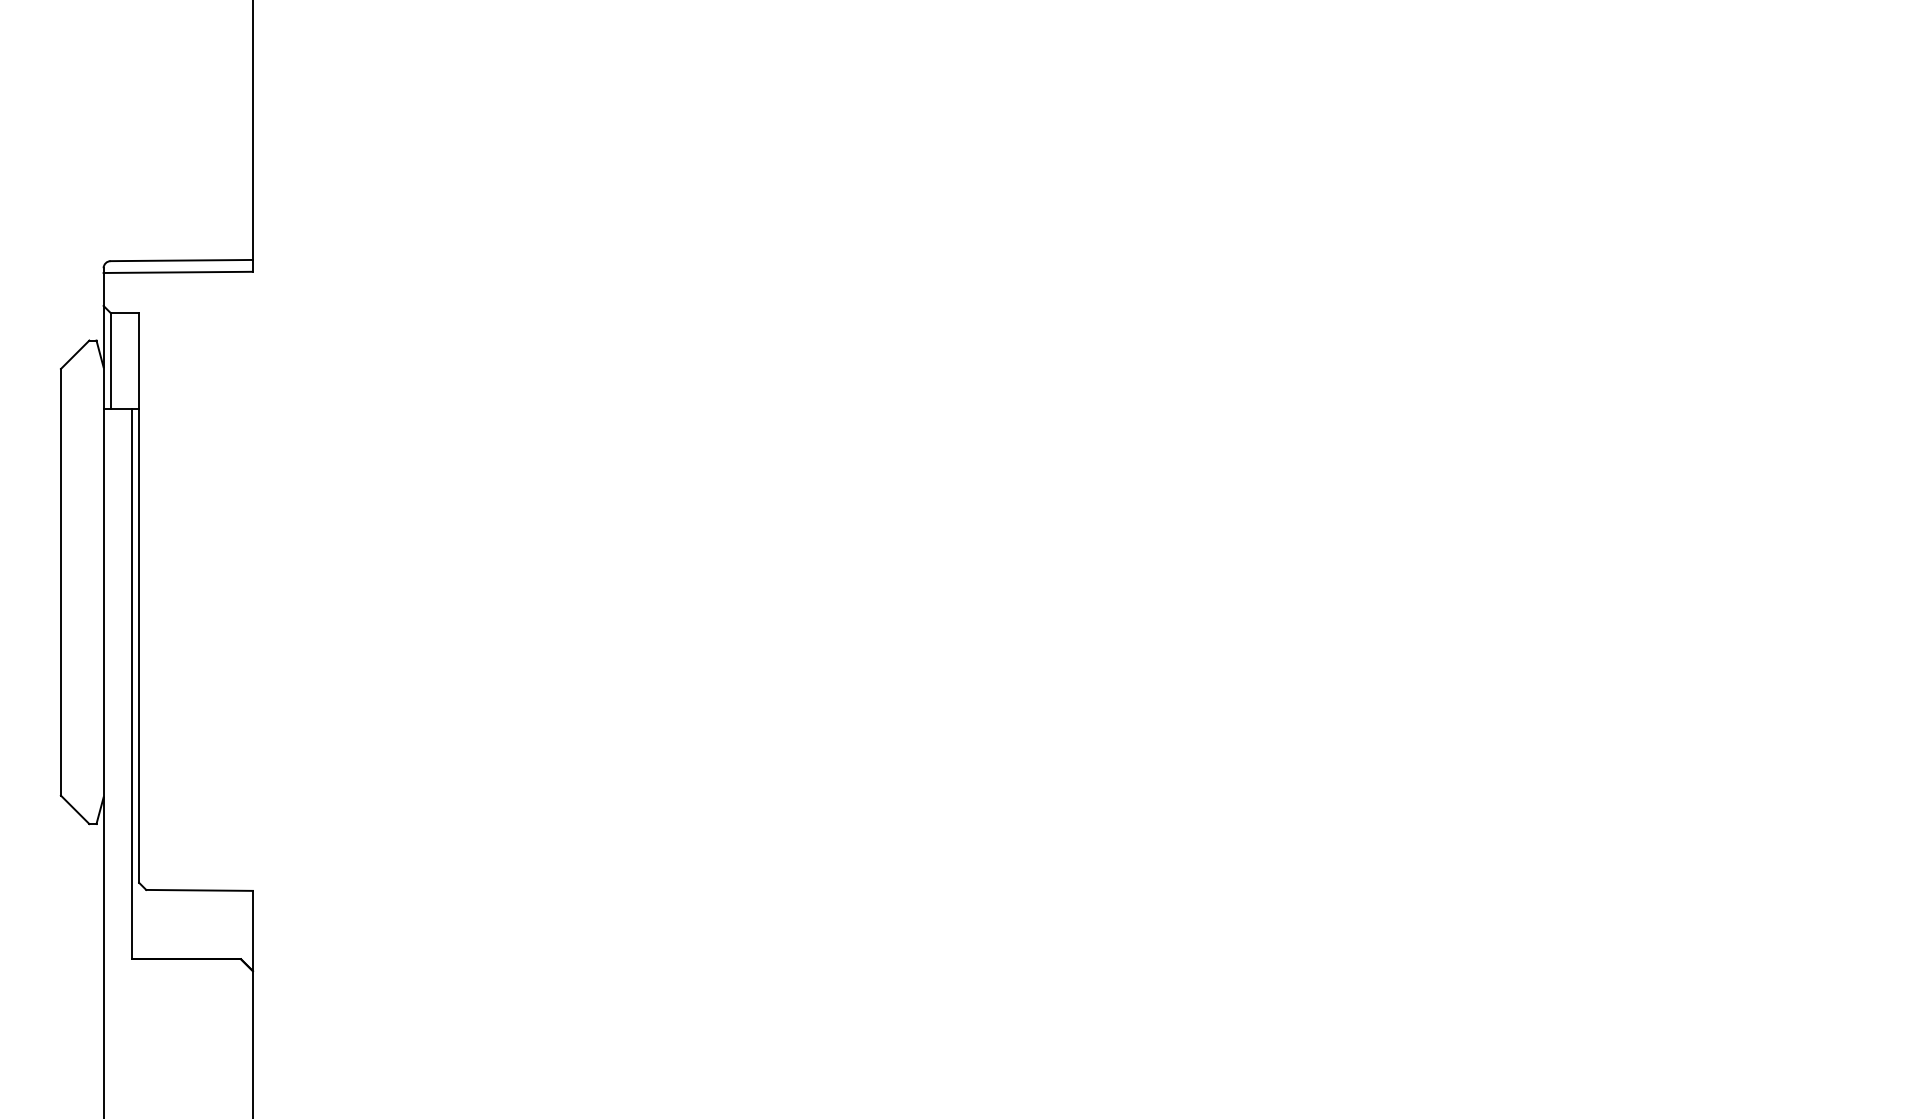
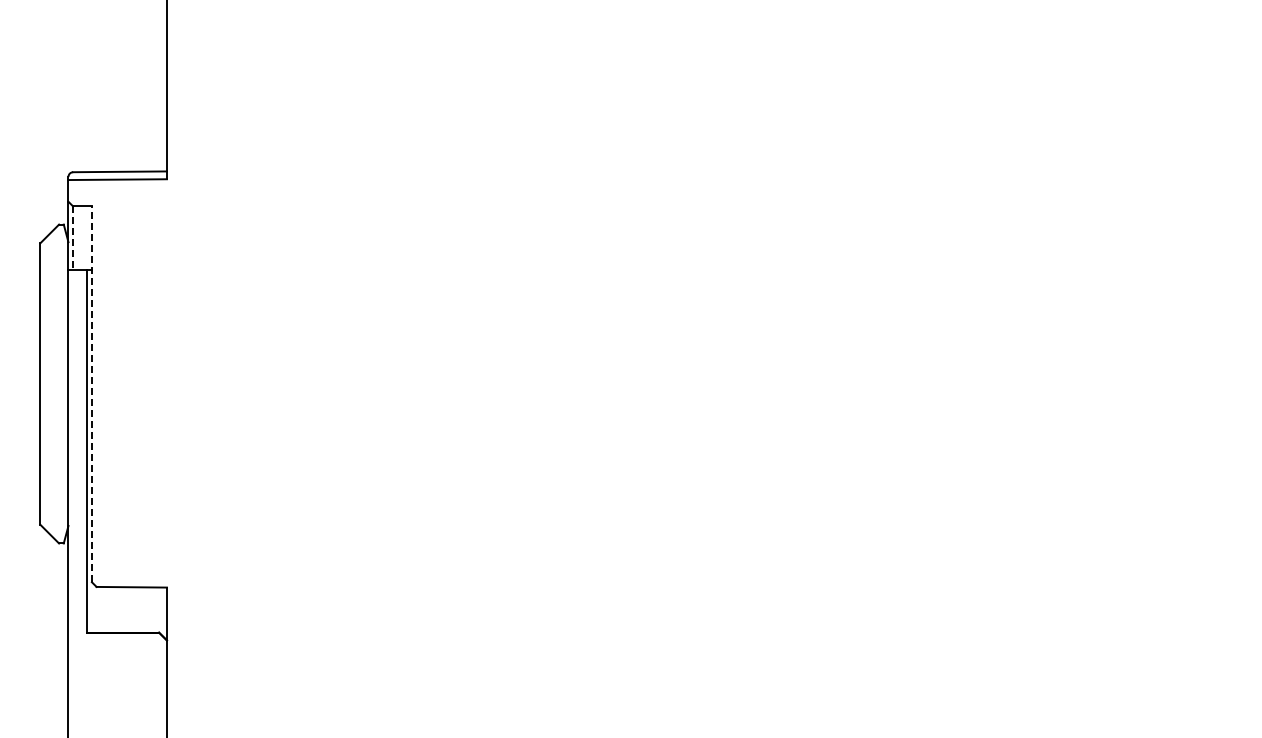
line: (111, 361) -> (73, 238), solid -> dashed
line: (138, 598) -> (91, 394), solid -> dashed

